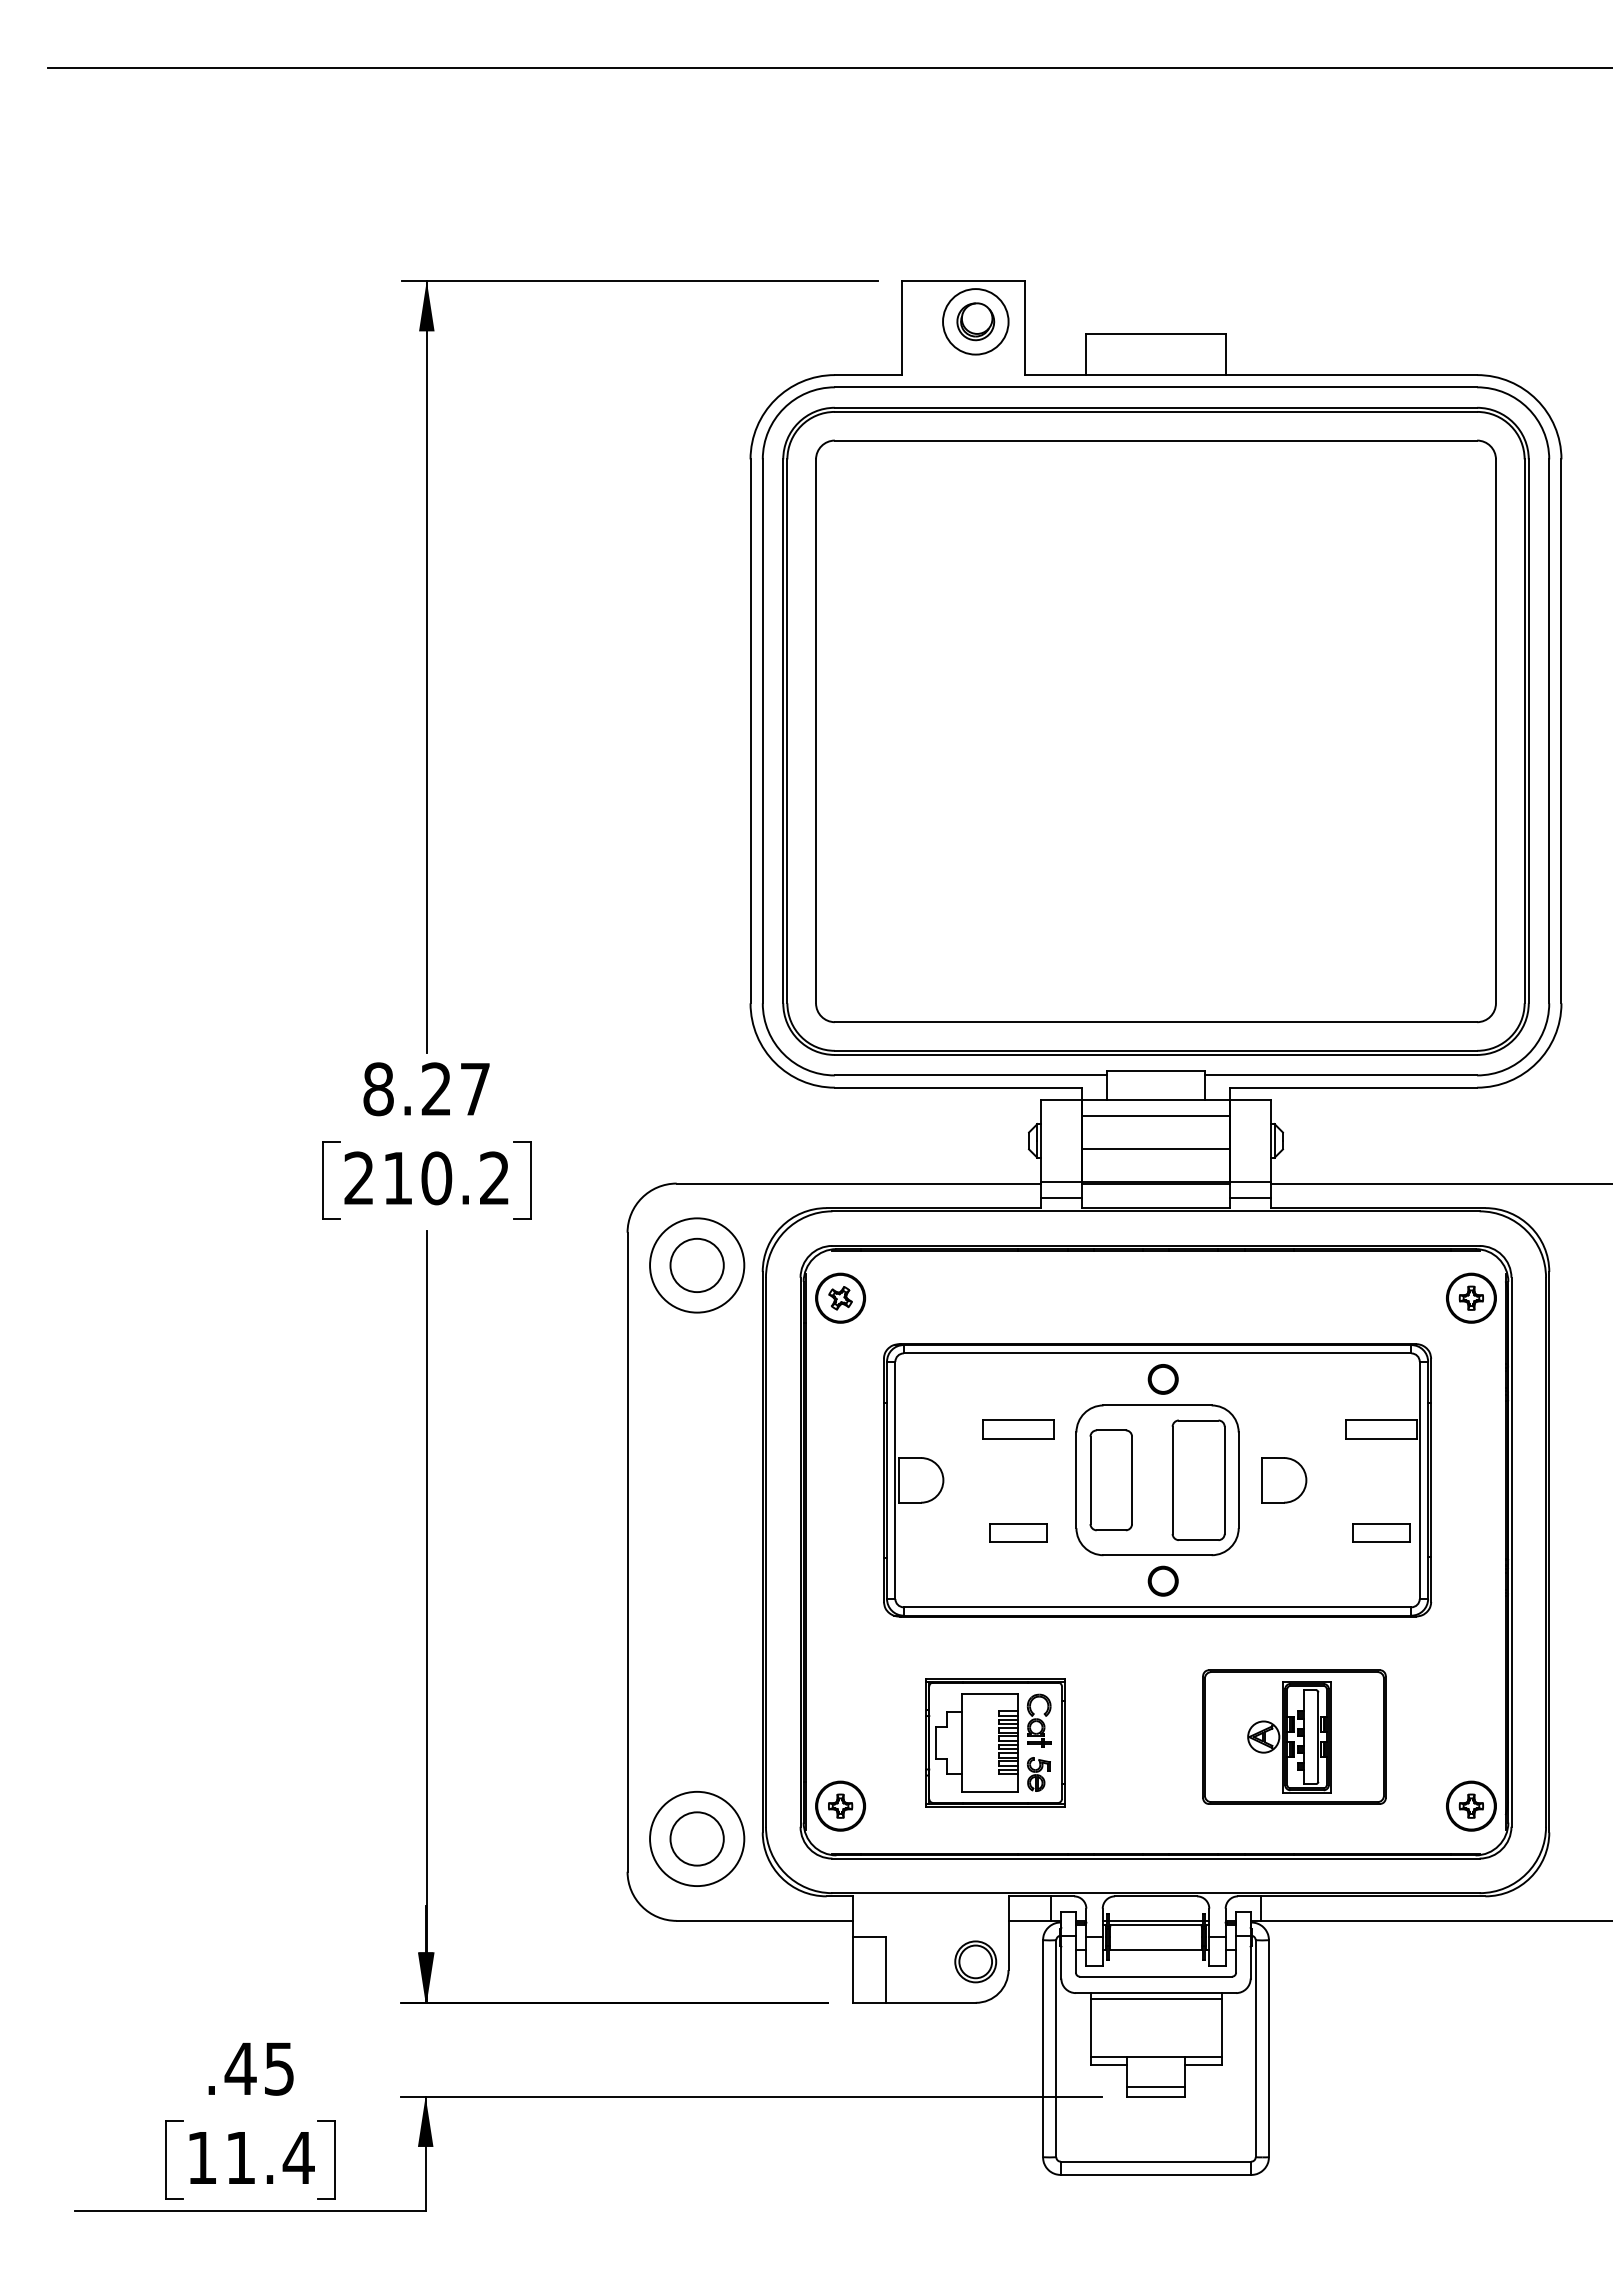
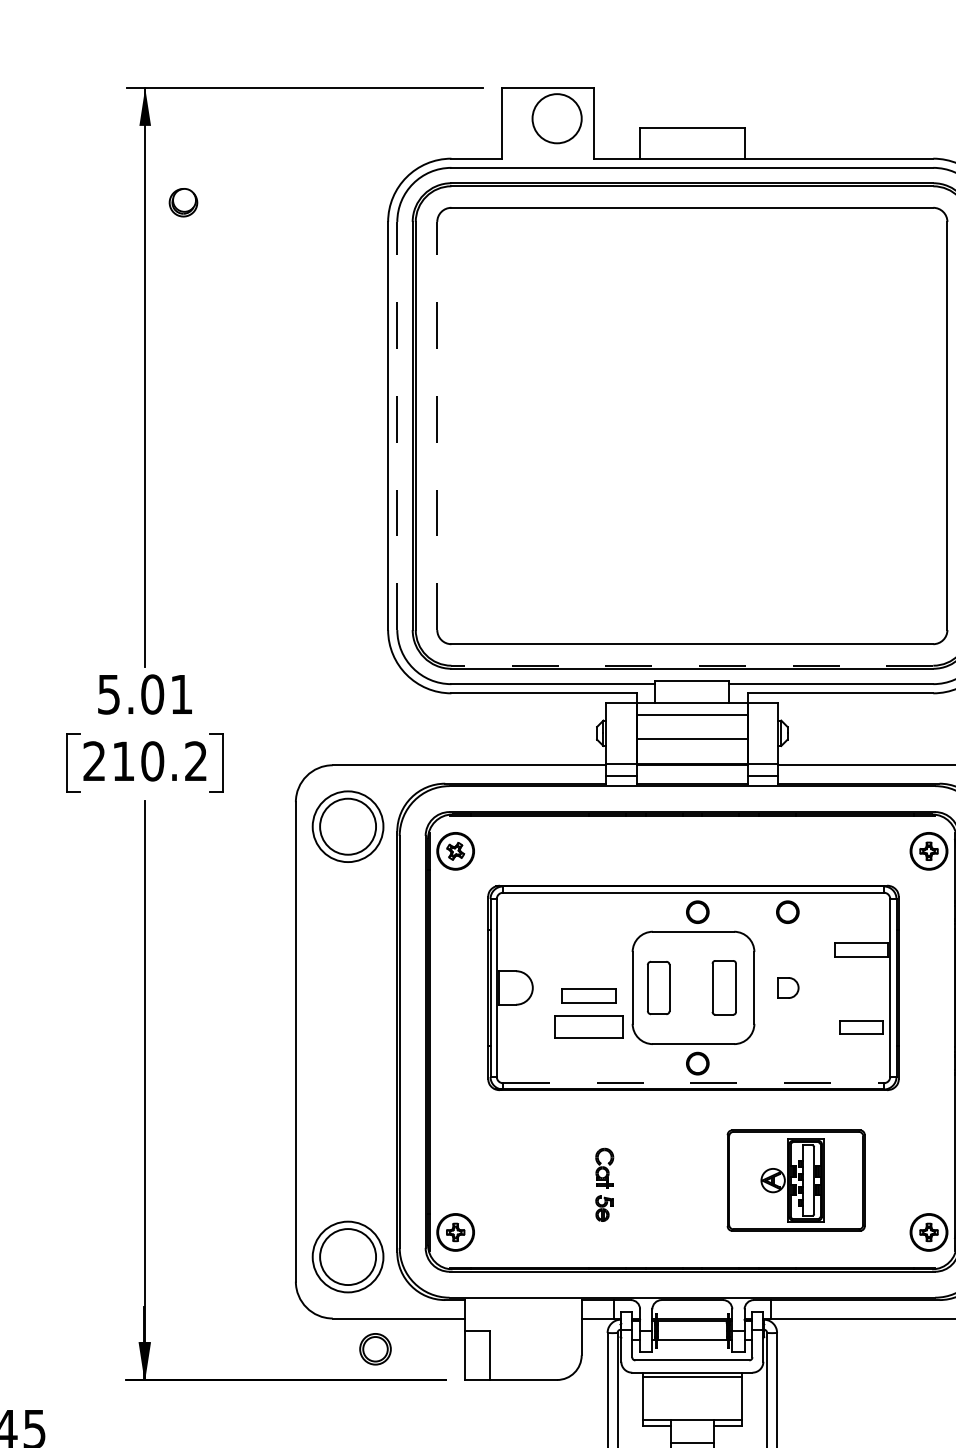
part: (975, 321) -> (183, 202), moved
line: (762, 731) -> (397, 426), solid -> dashed
line: (816, 731) -> (437, 426), solid -> dashed
line: (1155, 1050) -> (691, 665), solid -> dashed
text: (426, 1089) -> (145, 694), 8.27 -> 5.01
circle: (696, 1265) -> (347, 826), size x1.4
part: (1282, 1379) -> (787, 912), added
part: (1018, 1429) -> (589, 996), moved
part: (1198, 1479) -> (724, 987), size x0.6
part: (1110, 1480) -> (658, 988), size x0.7
part: (1284, 1480) -> (788, 988), size x0.6
part: (1018, 1532) -> (589, 1027), size x1.6
line: (1157, 1607) -> (693, 1083), solid -> dashed
part: (995, 1742) -> (571, 1184), removed
circle: (696, 1838) -> (347, 1256), size x1.4
part: (975, 1961) -> (375, 1348), moved

